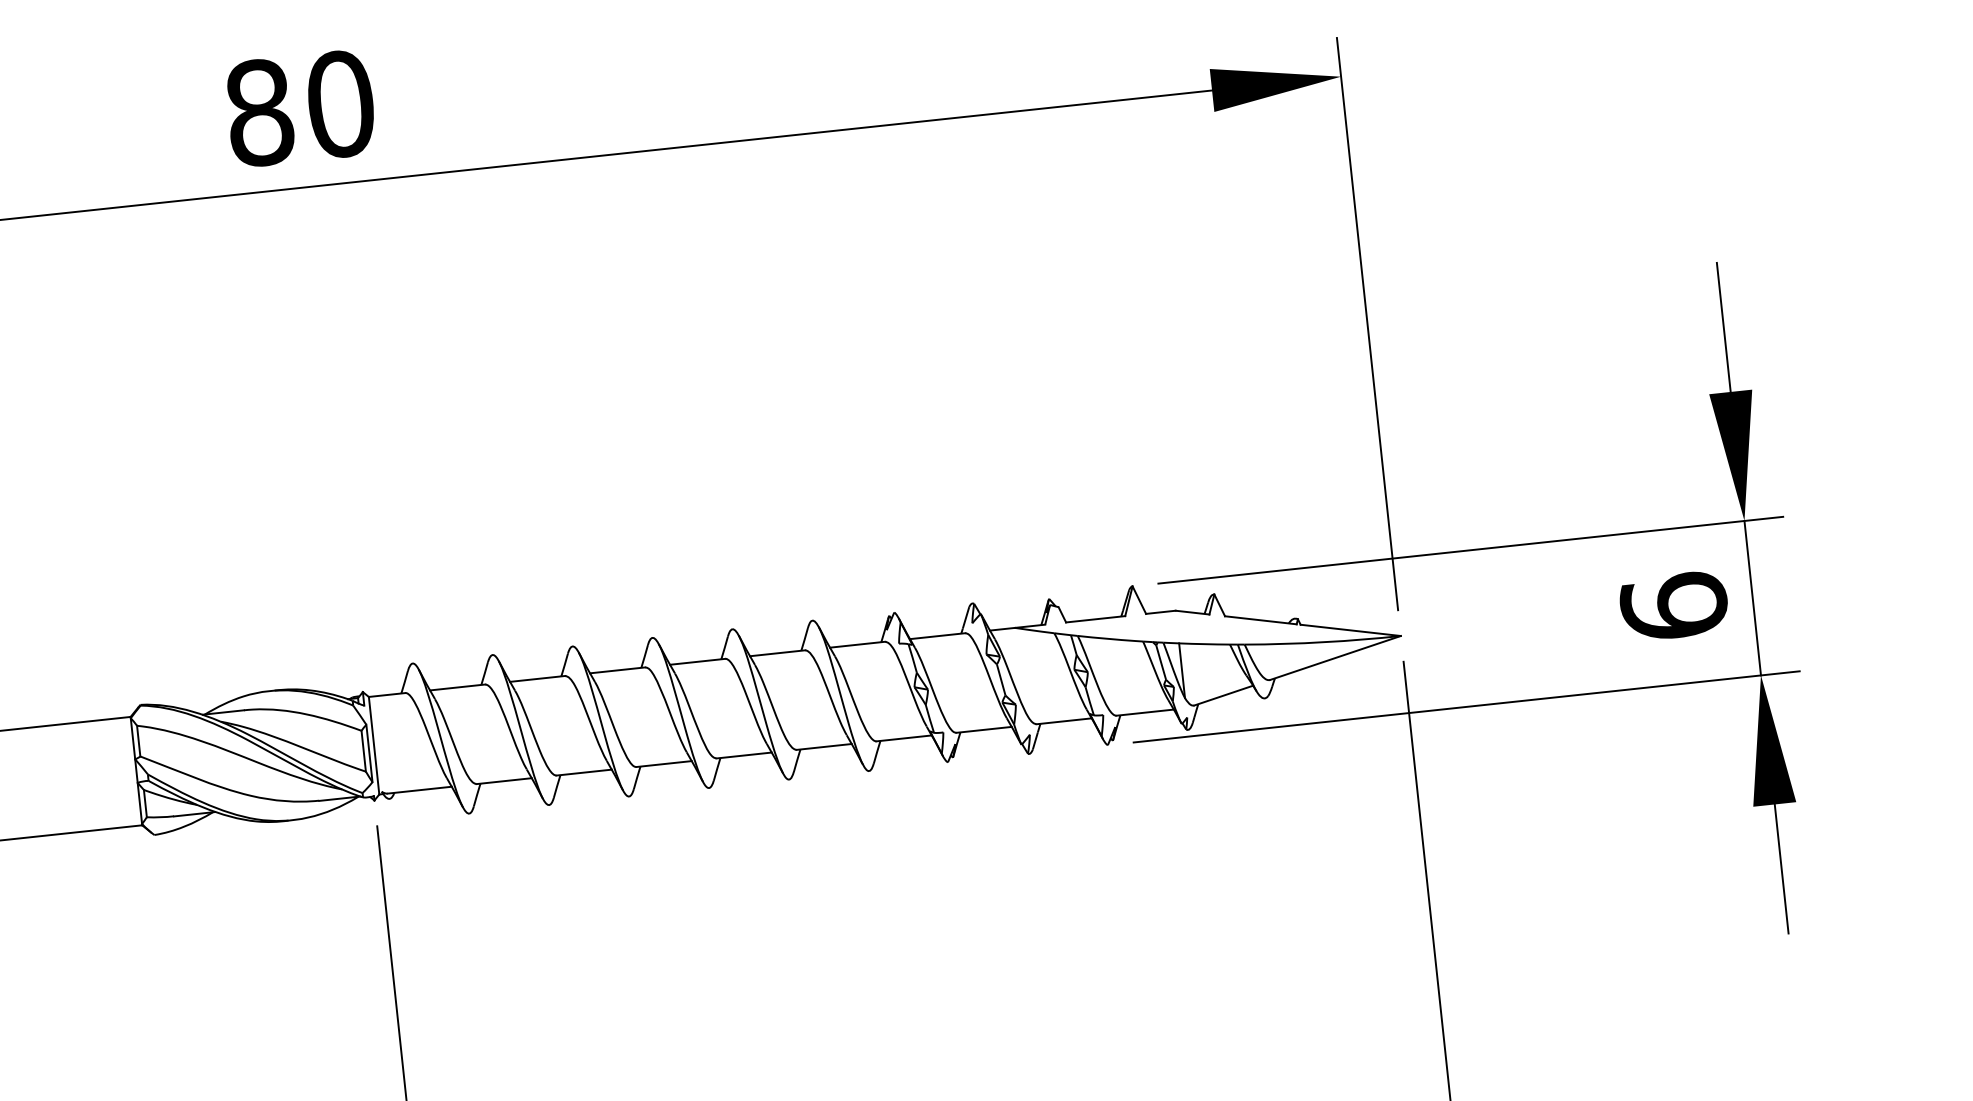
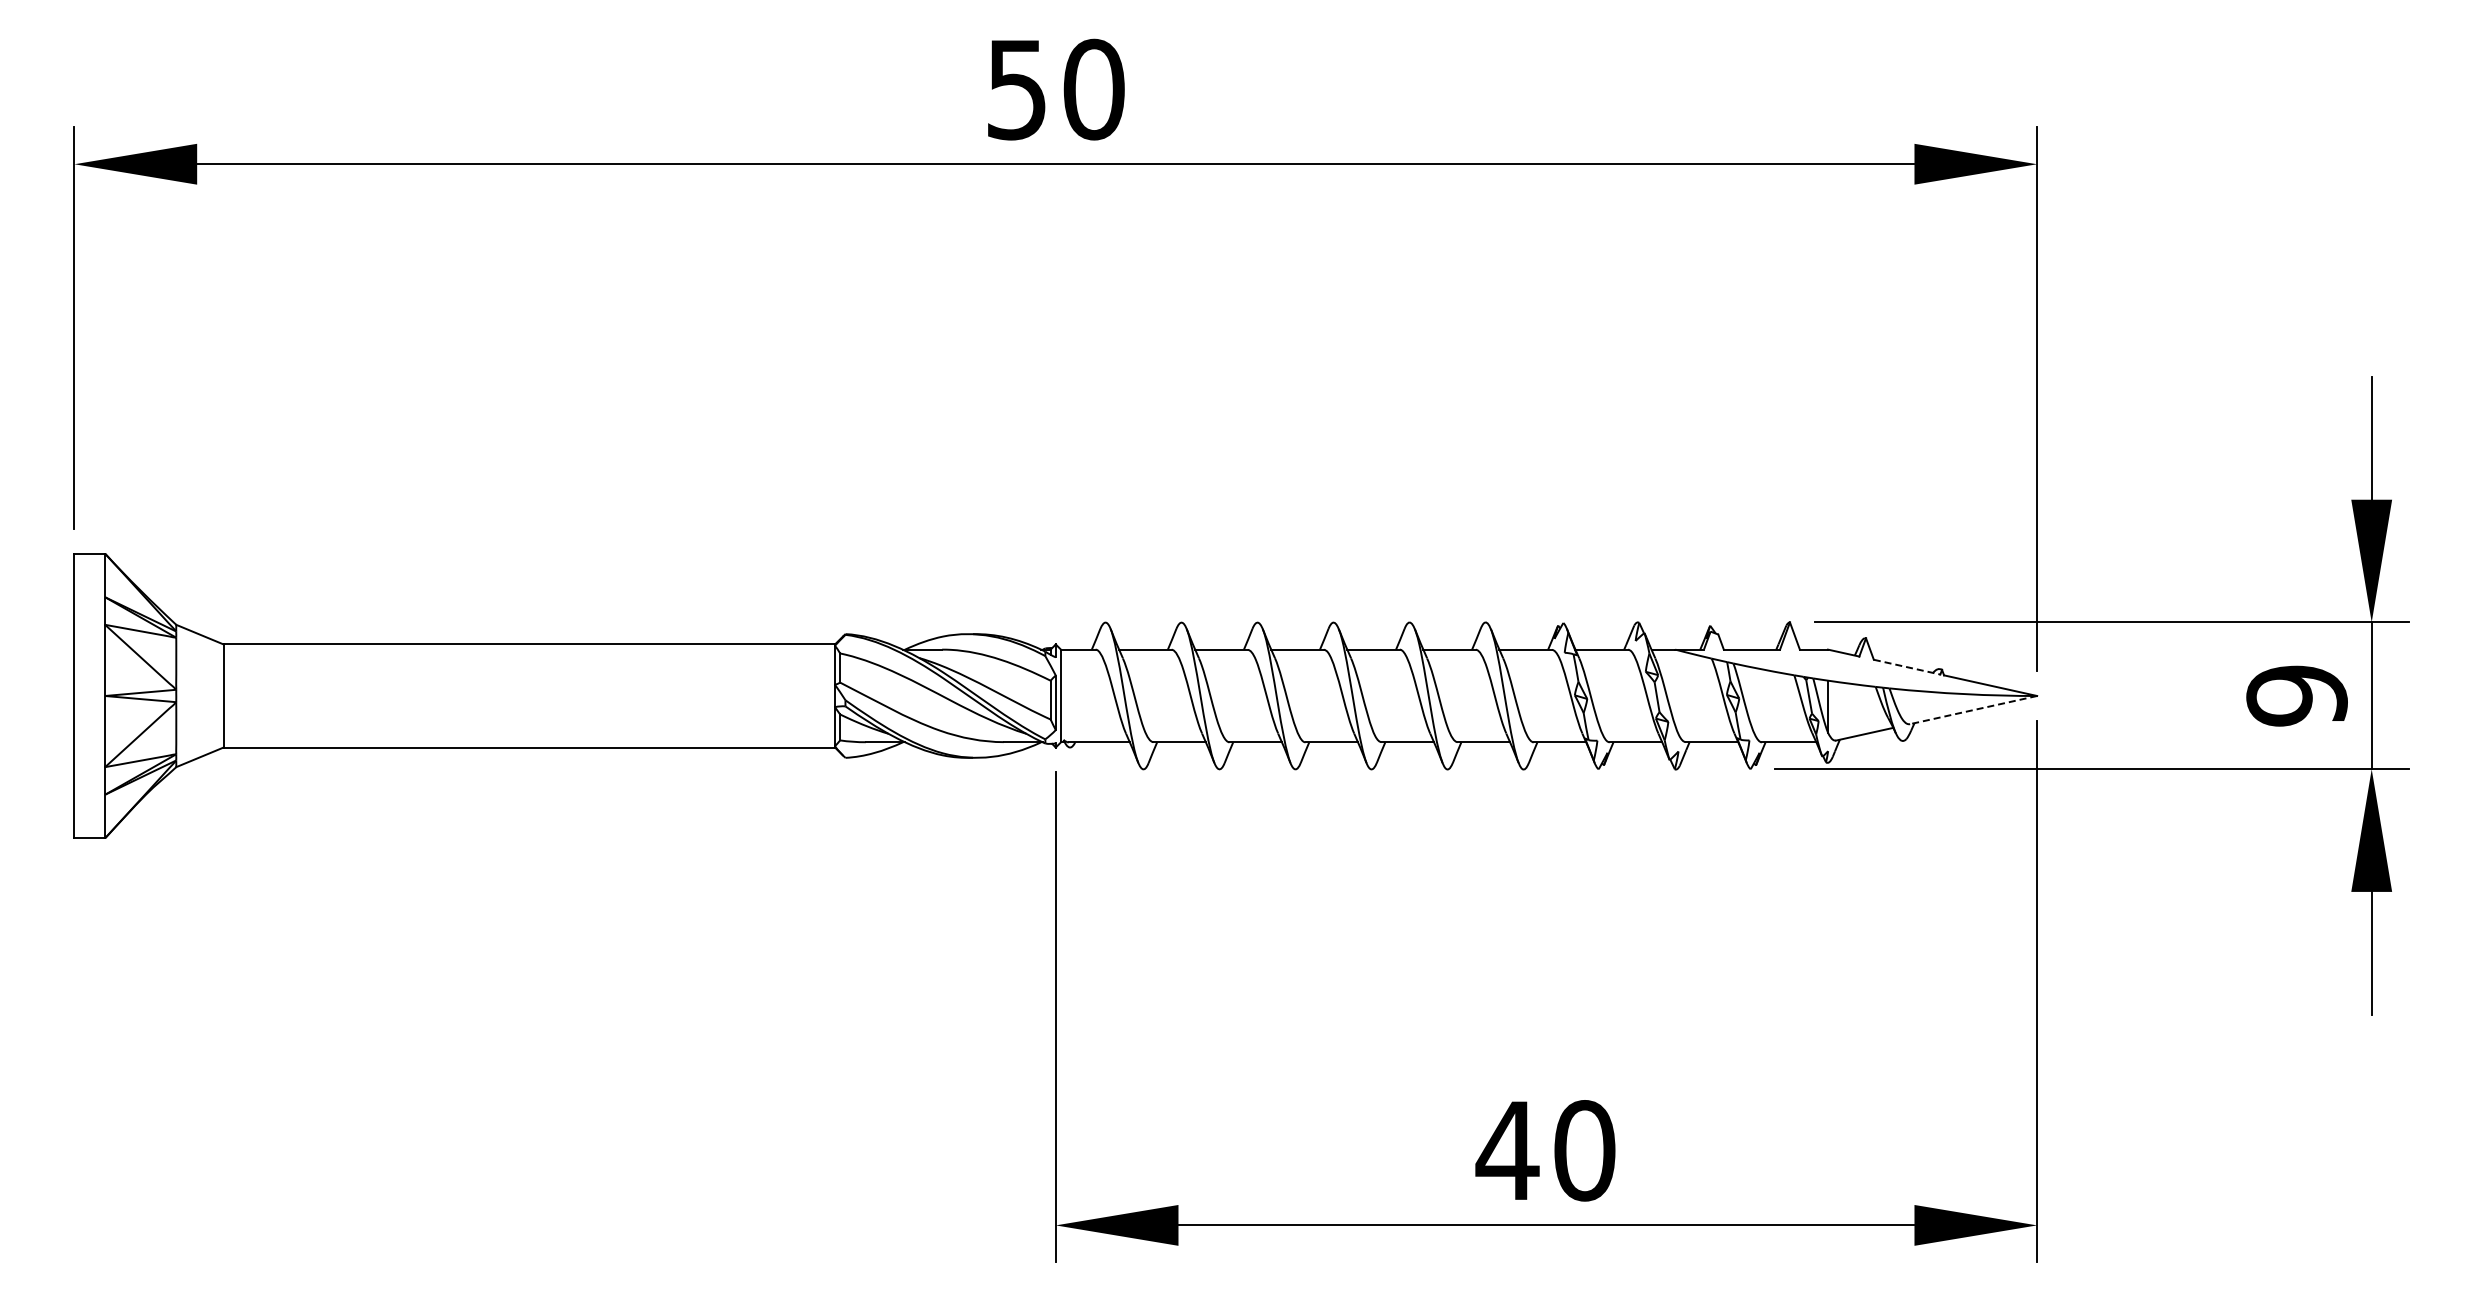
text: (260, 112) -> (1017, 89), 80 -> 50
text: (1673, 606) -> (2296, 695), 6 -> 9
line: (1261, 620) -> (1907, 667), solid -> dashed
line: (1335, 658) -> (1973, 710), solid -> dashed

